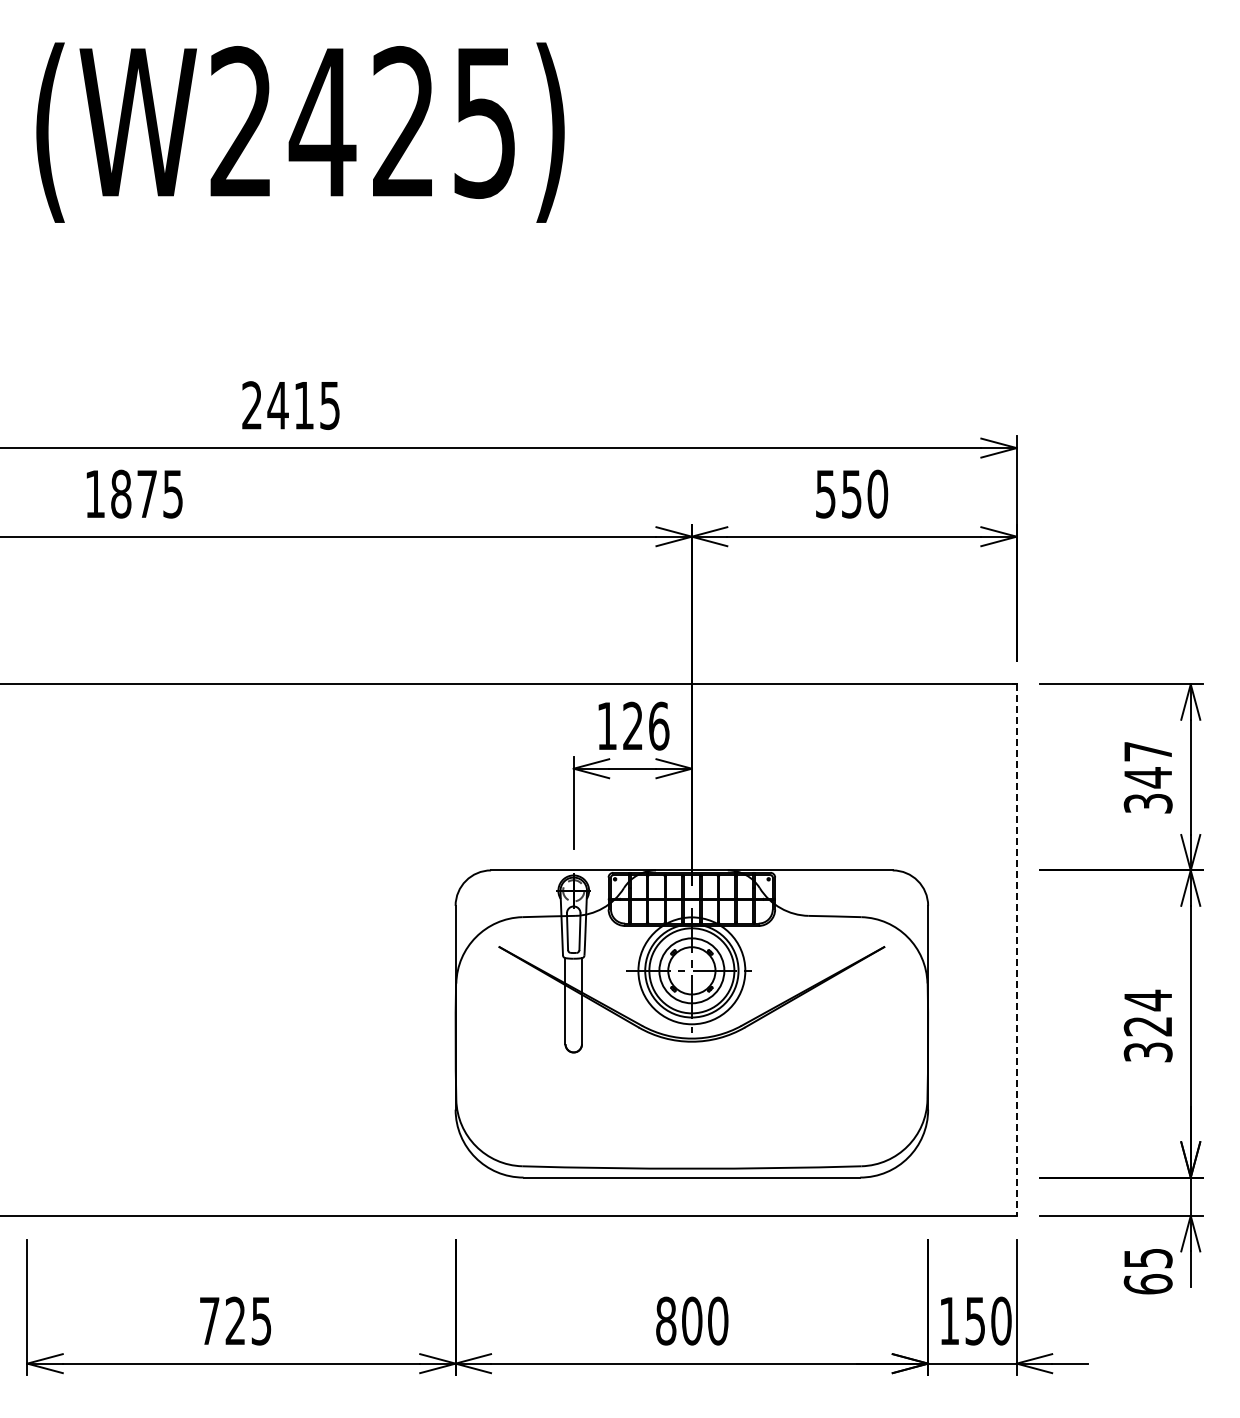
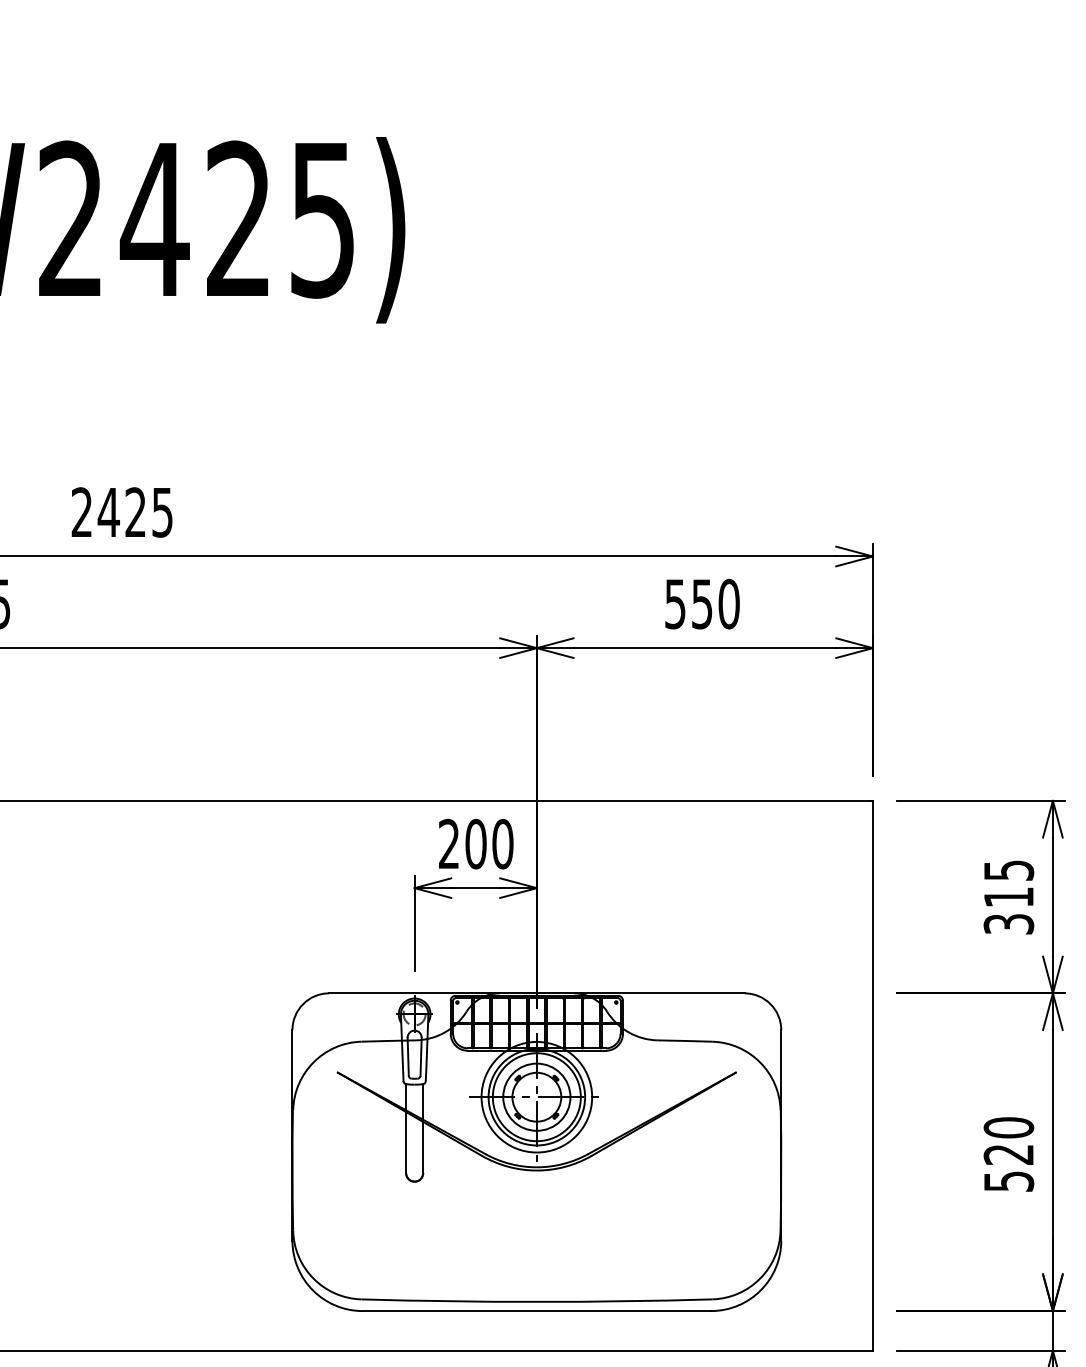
text: (303, 405) -> (135, 512), 2415 -> 2425
text: (633, 725) -> (476, 843), 126 -> 200
text: (1148, 765) -> (1009, 884), 347 -> 315
line: (1016, 950) -> (872, 1076), dashed -> solid
text: (1147, 1025) -> (1008, 1153), 324 -> 520

